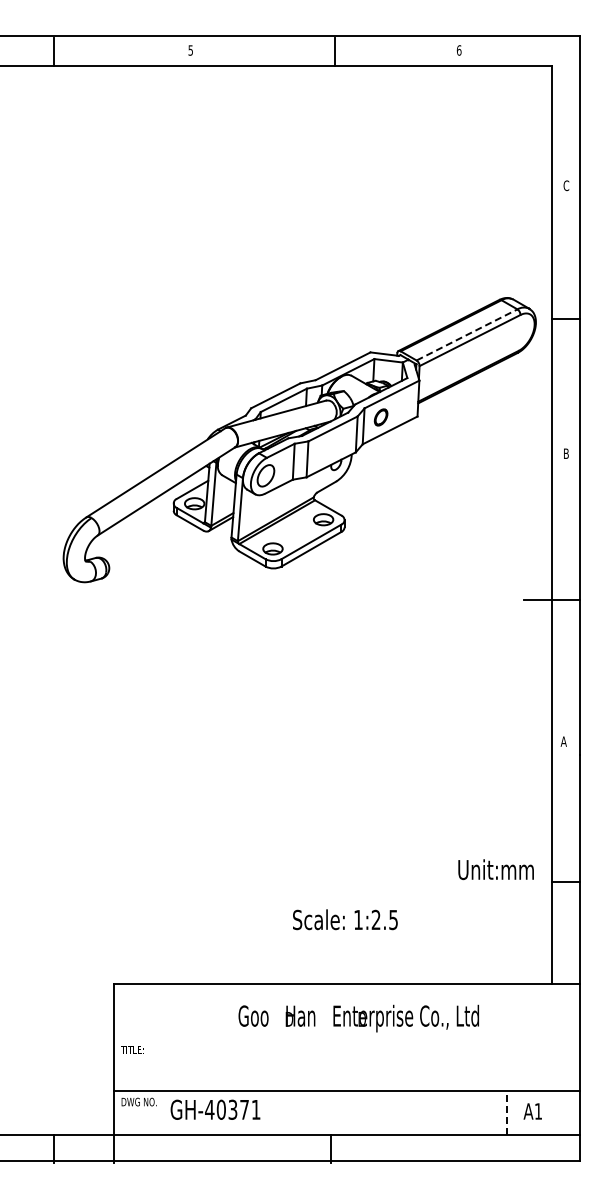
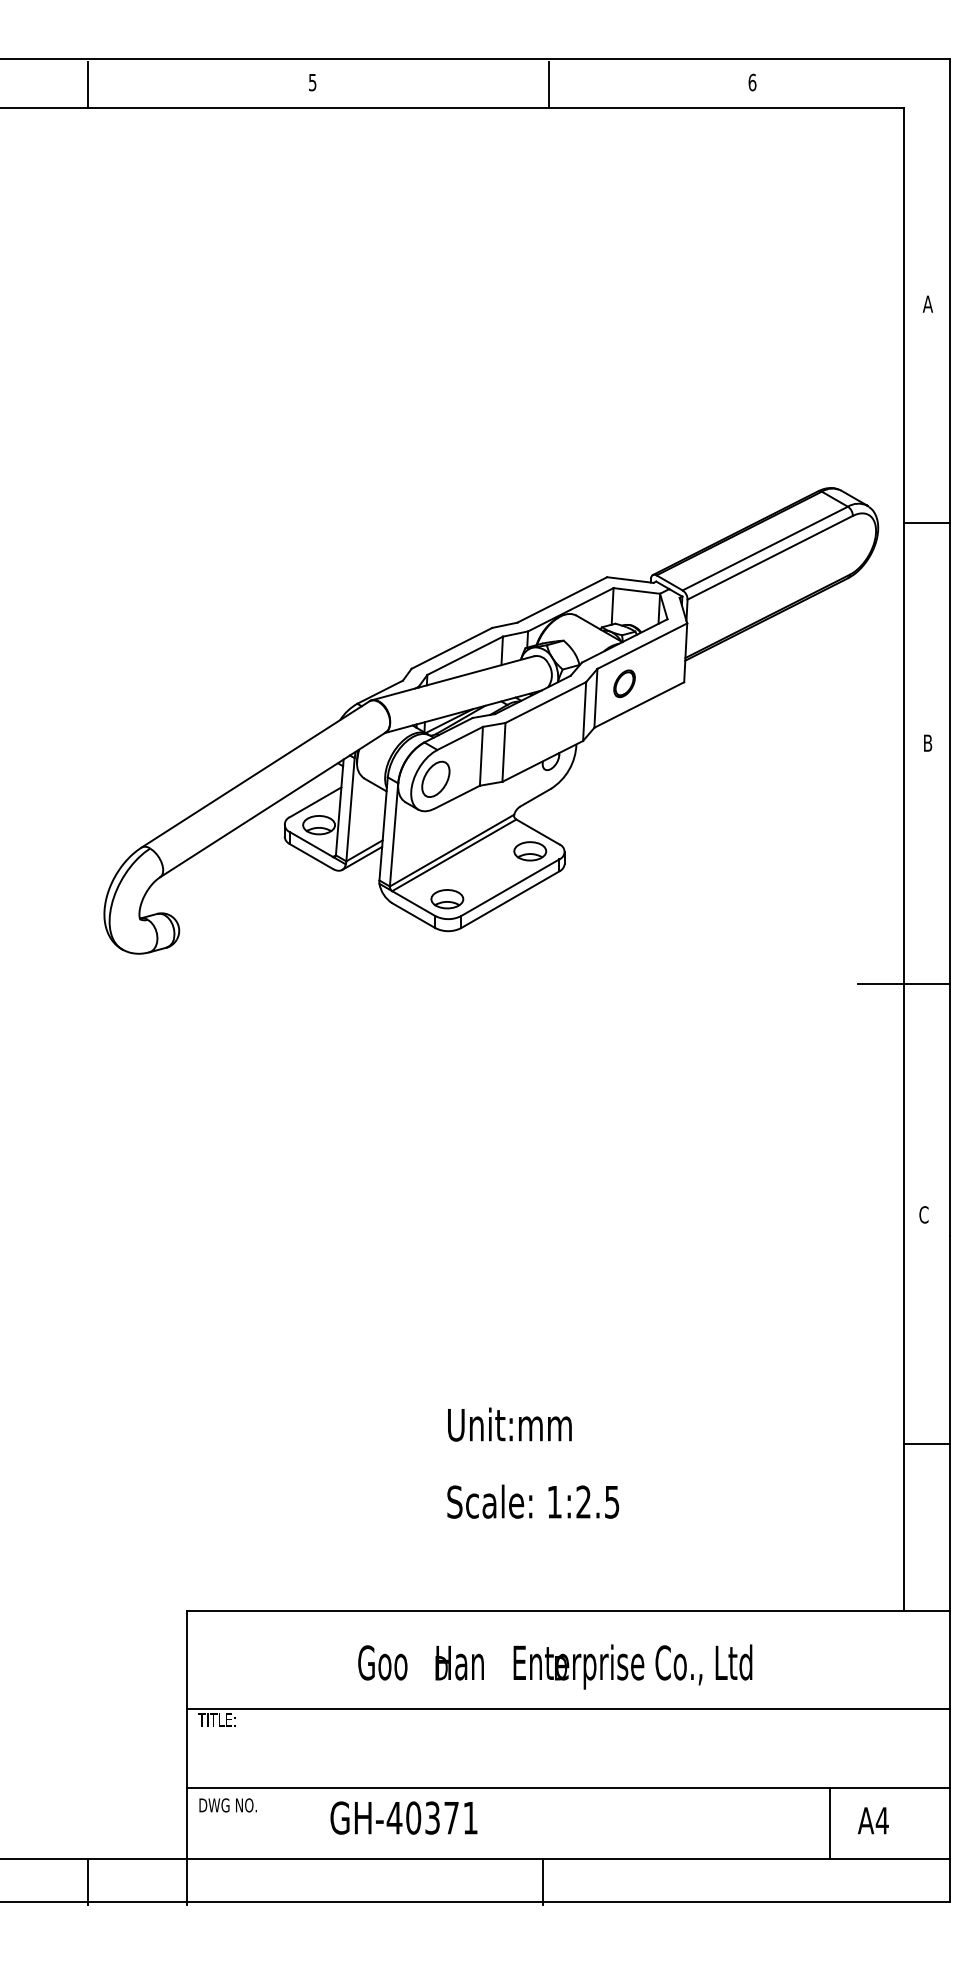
text: (566, 185) -> (928, 303), C -> A
line: (467, 334) -> (766, 547), dashed -> solid
text: (563, 741) -> (923, 1214), A -> C
text: (495, 869) -> (508, 1424), moved
text: (345, 919) -> (533, 1501), moved
text: (358, 1018) -> (554, 1666), moved
line: (346, 1043) -> (567, 1709), added
text: (215, 1109) -> (403, 1817), moved
text: (538, 1111) -> (882, 1820), A1 -> A4
line: (506, 1113) -> (829, 1824), dashed -> solid

